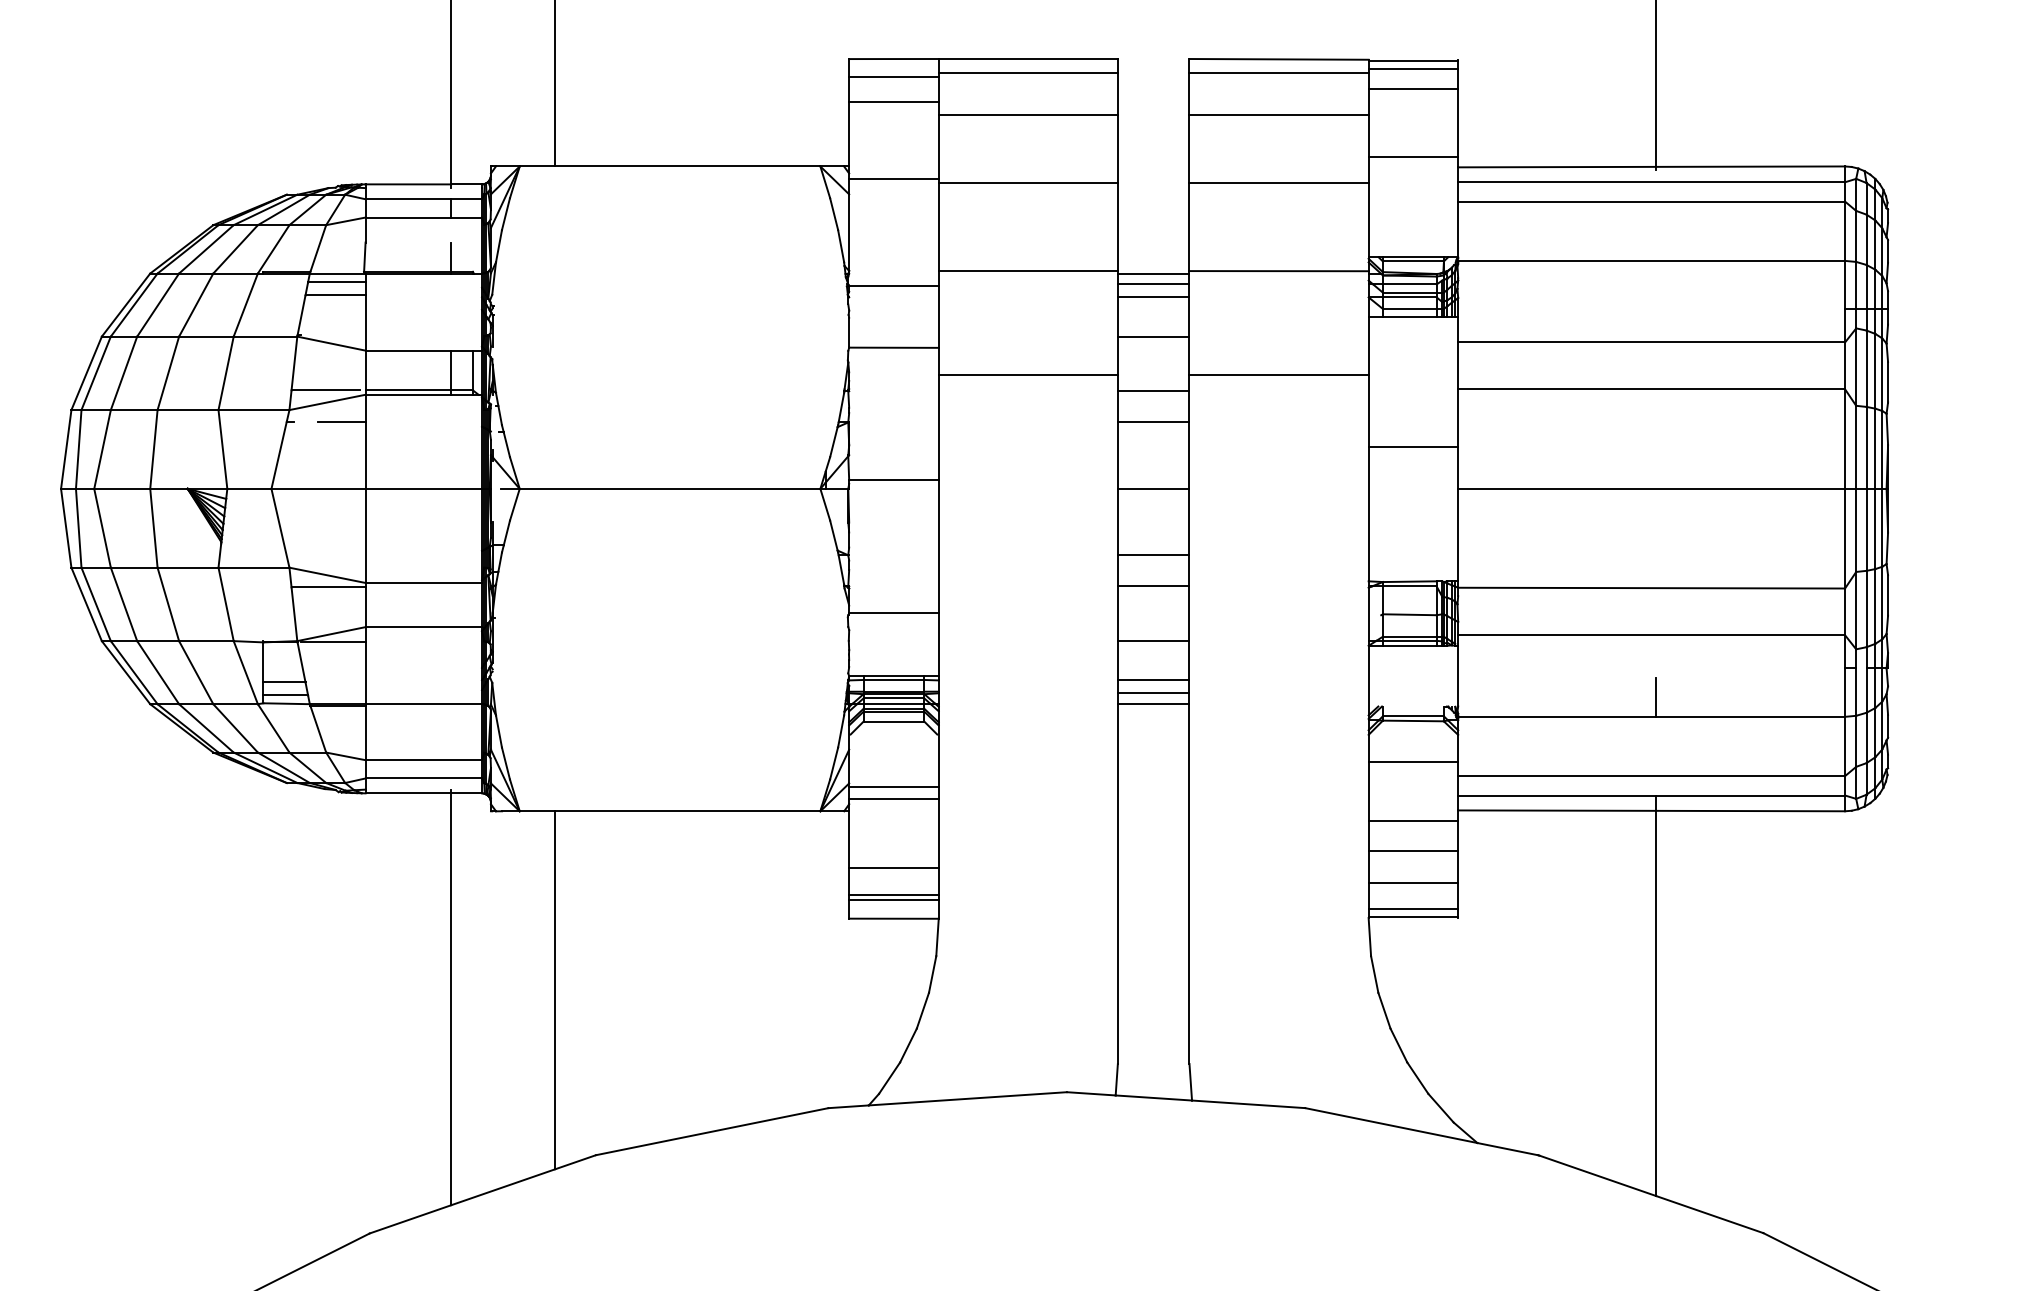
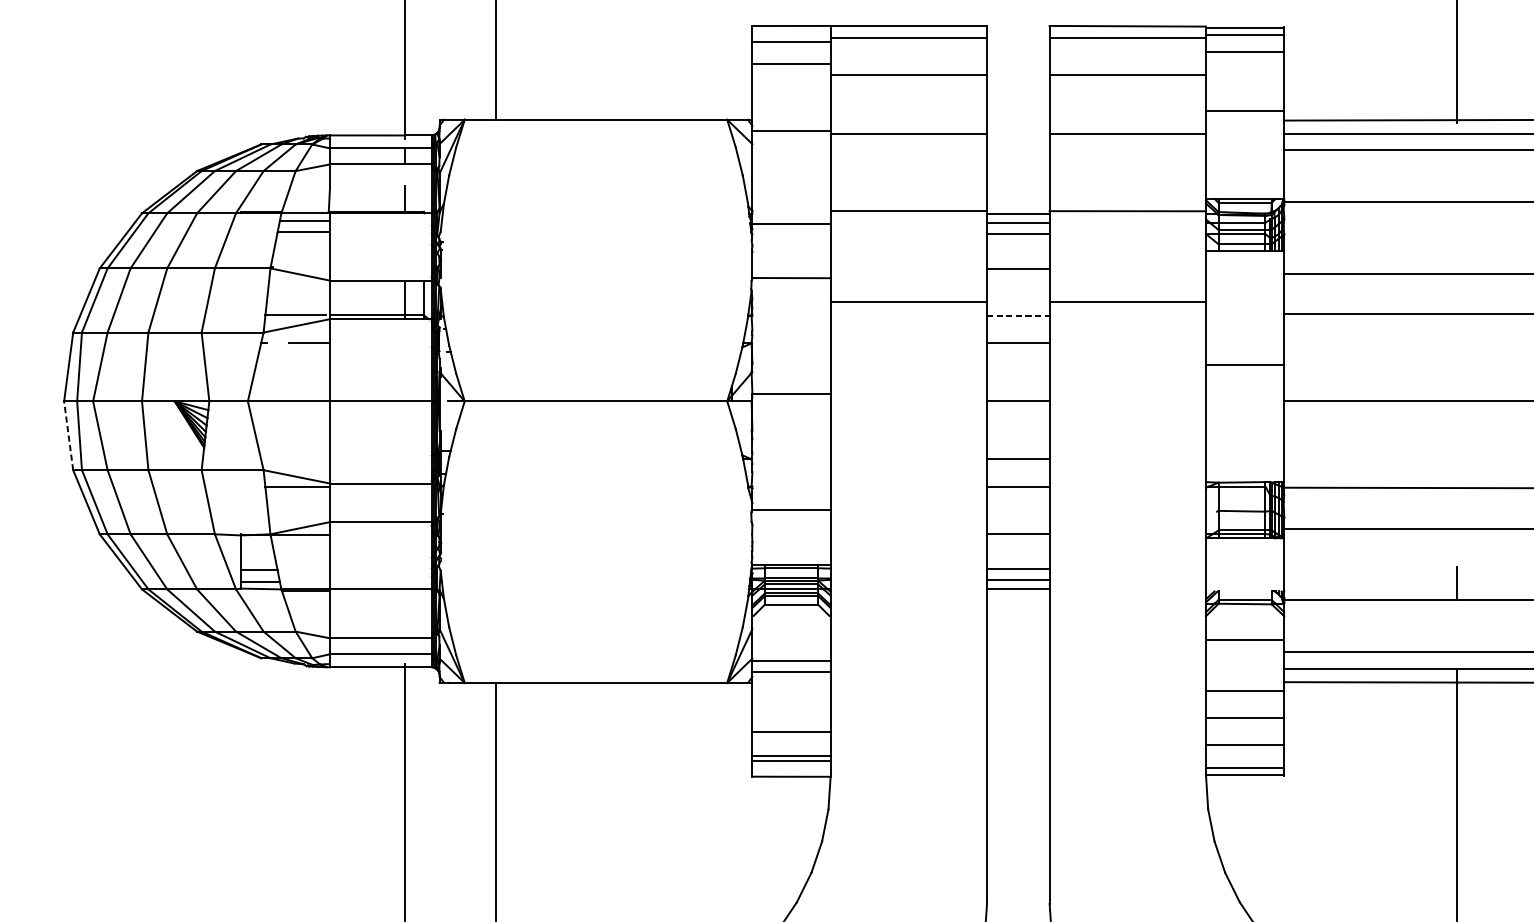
line: (1153, 391) -> (1018, 316), solid -> dashed
line: (66, 528) -> (68, 435), solid -> dashed

